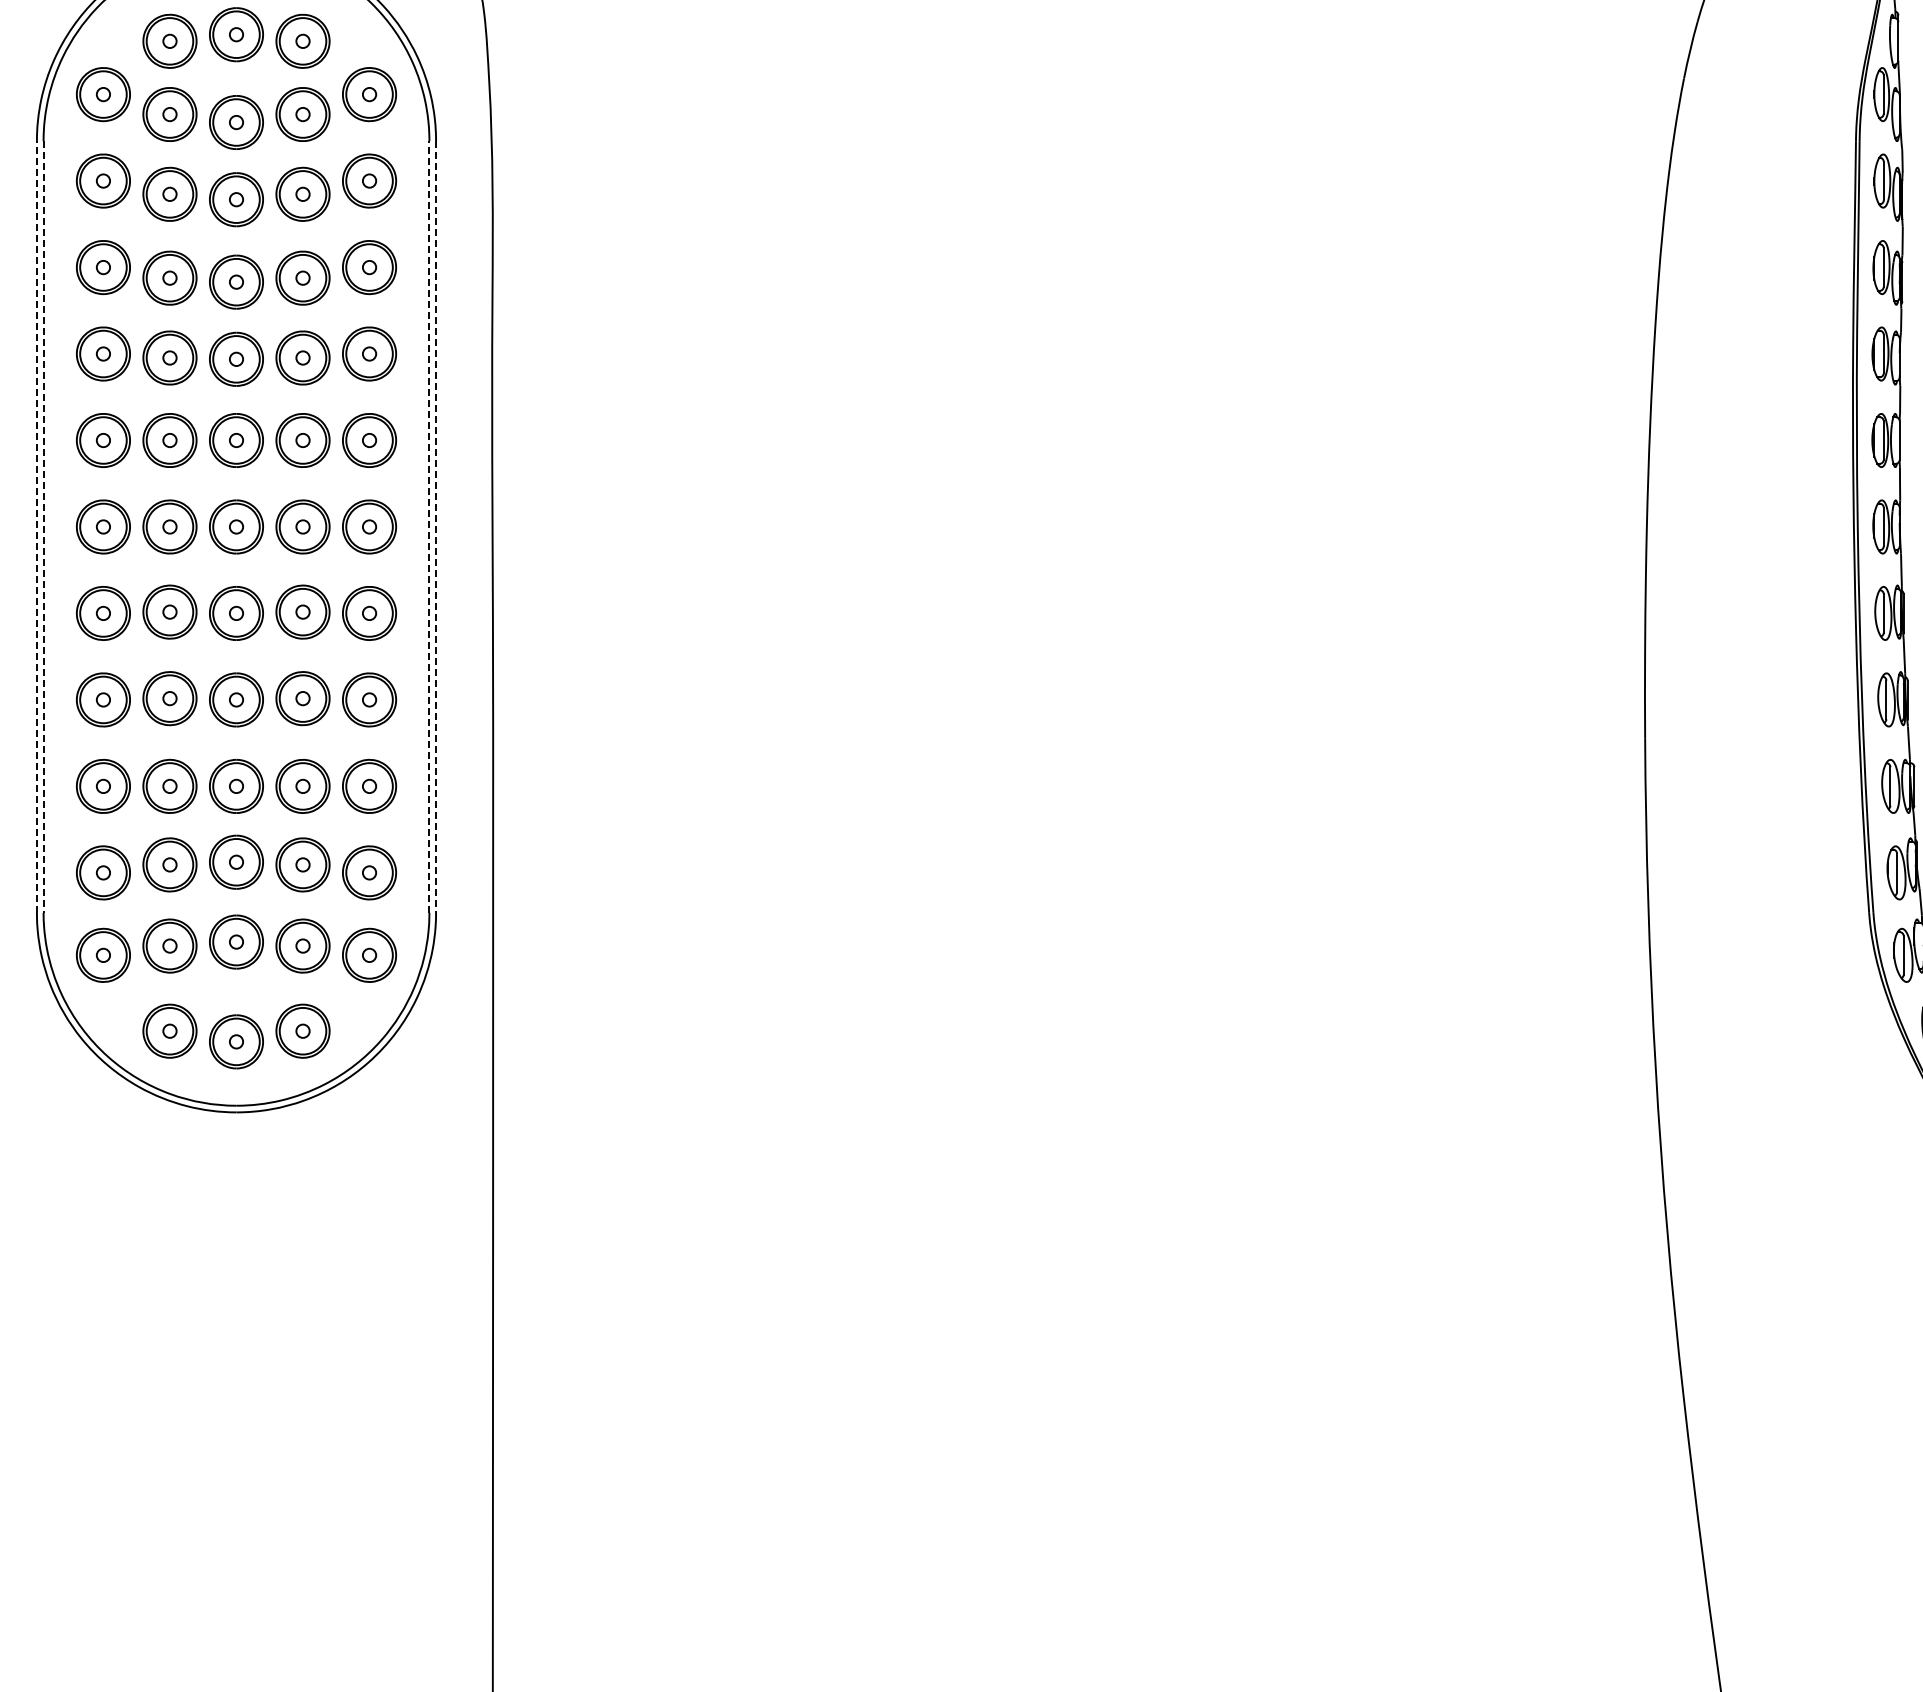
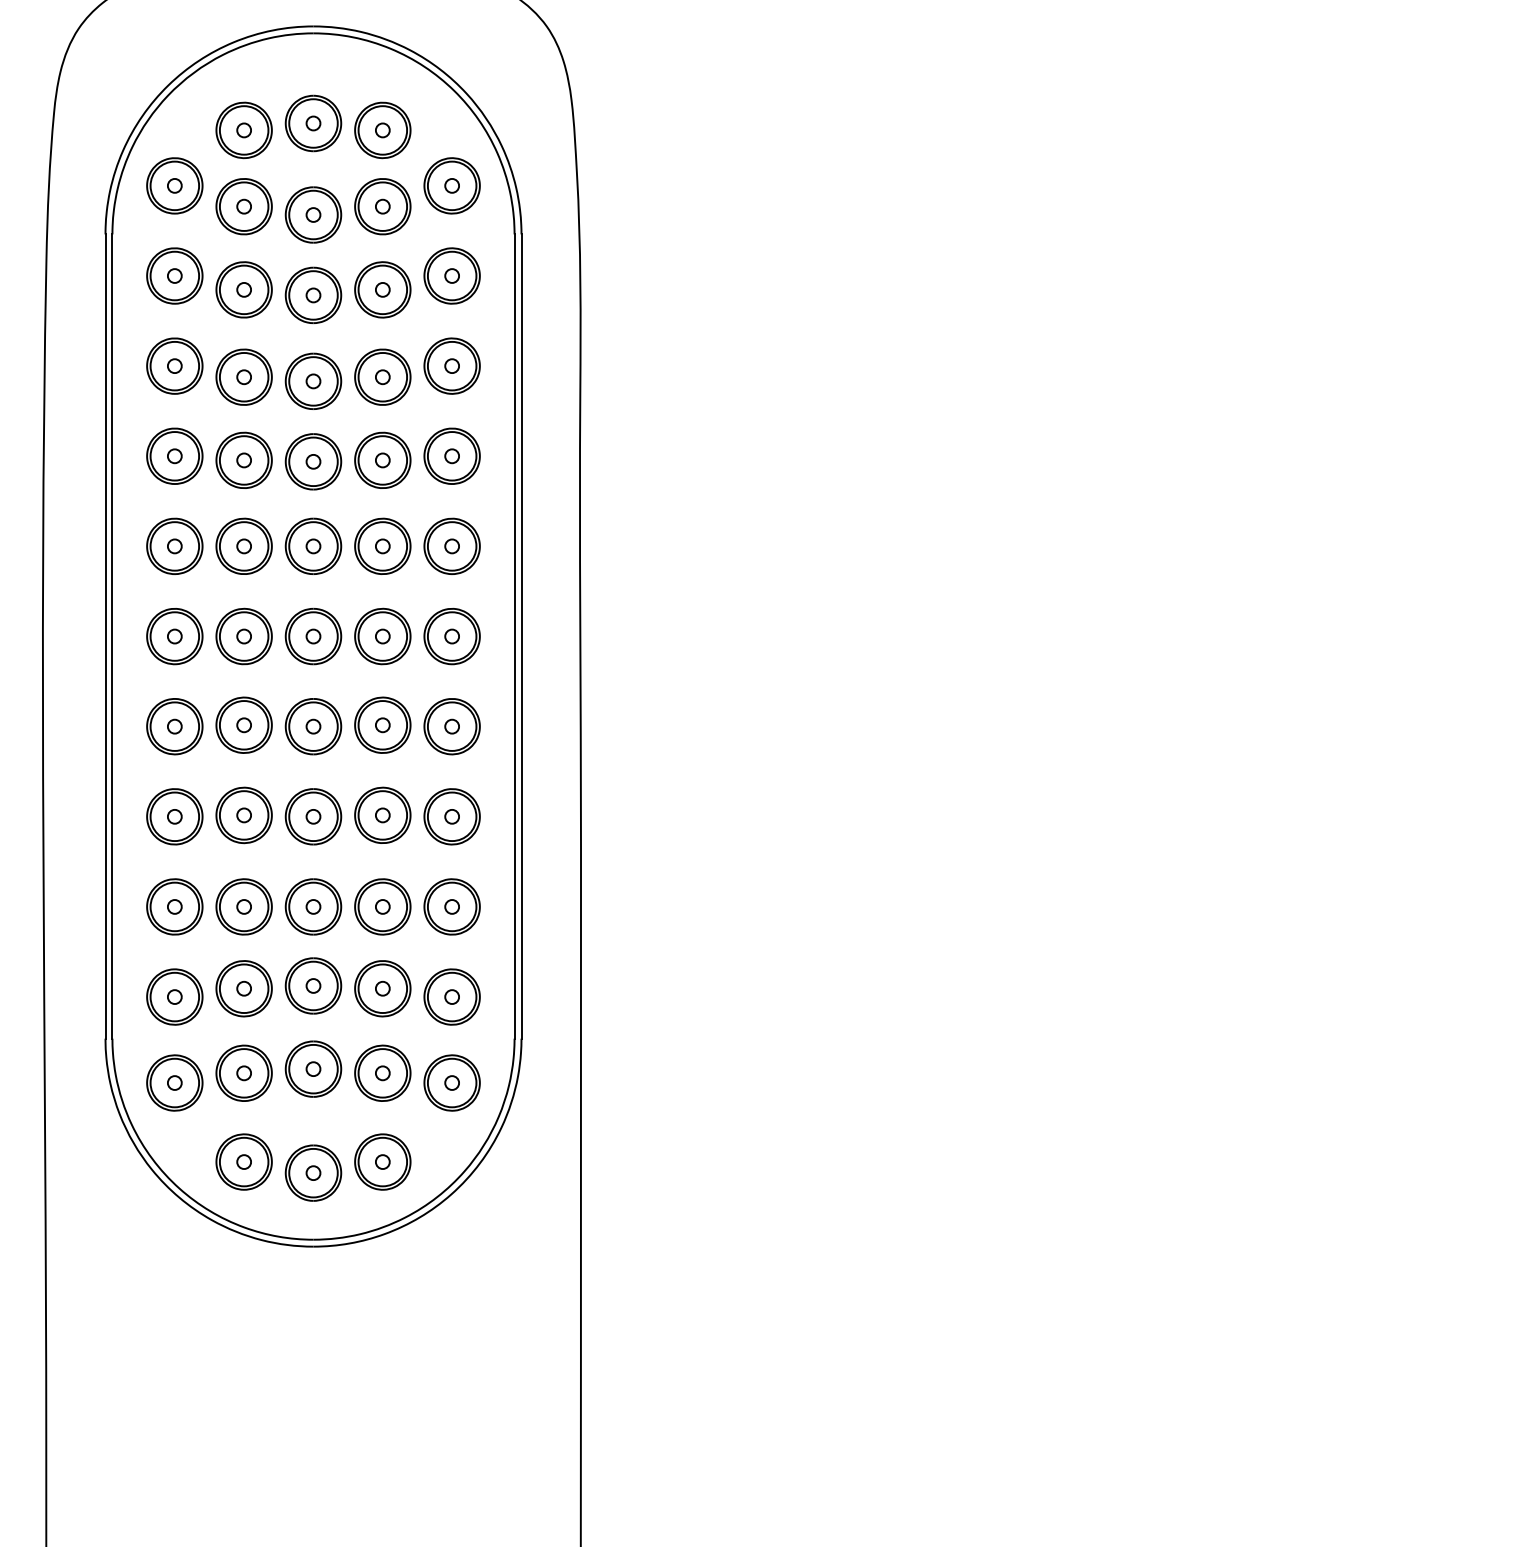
line: (36, 527) -> (105, 637), dashed -> solid
line: (43, 527) -> (112, 637), dashed -> solid
line: (429, 527) -> (514, 637), dashed -> solid
line: (436, 527) -> (521, 637), dashed -> solid

